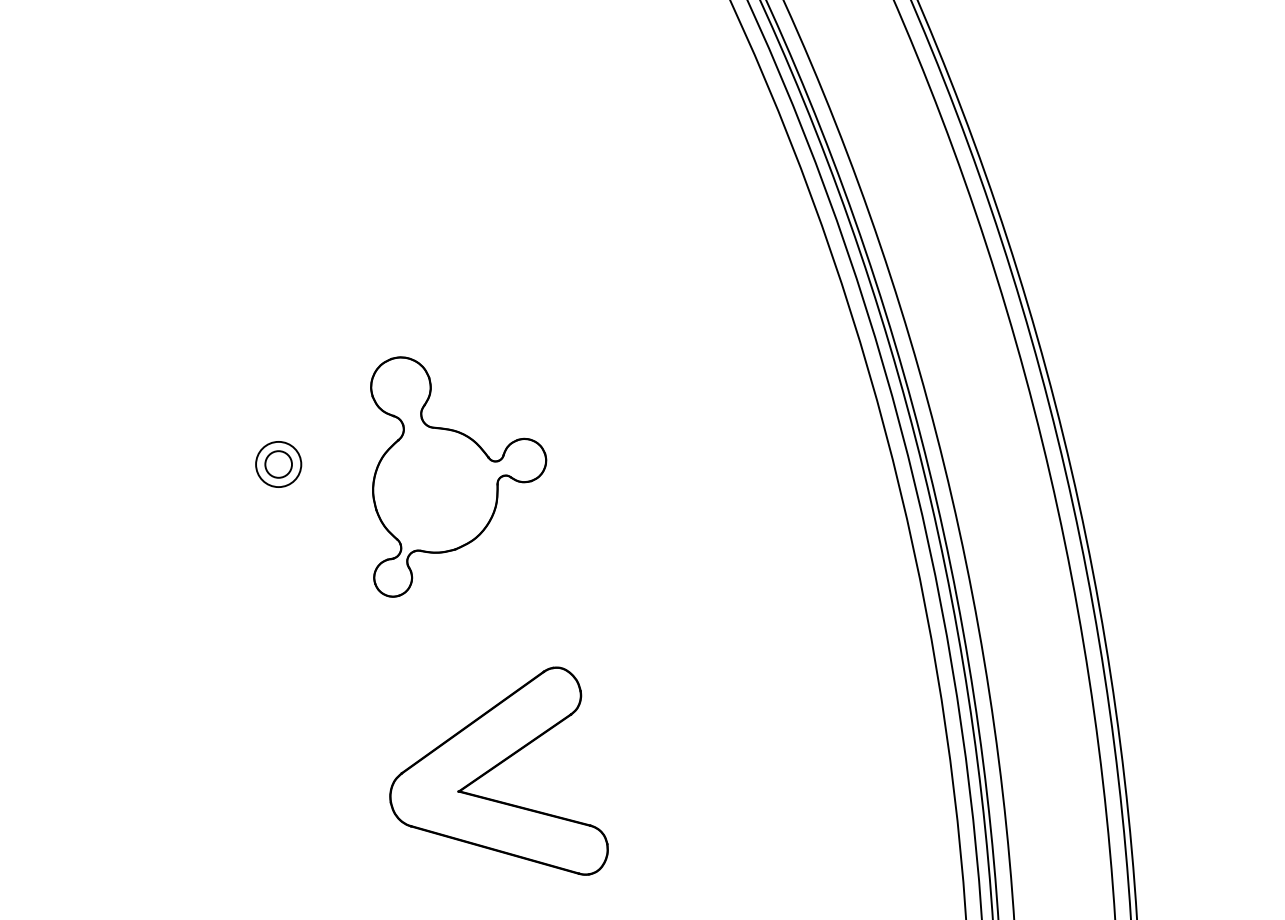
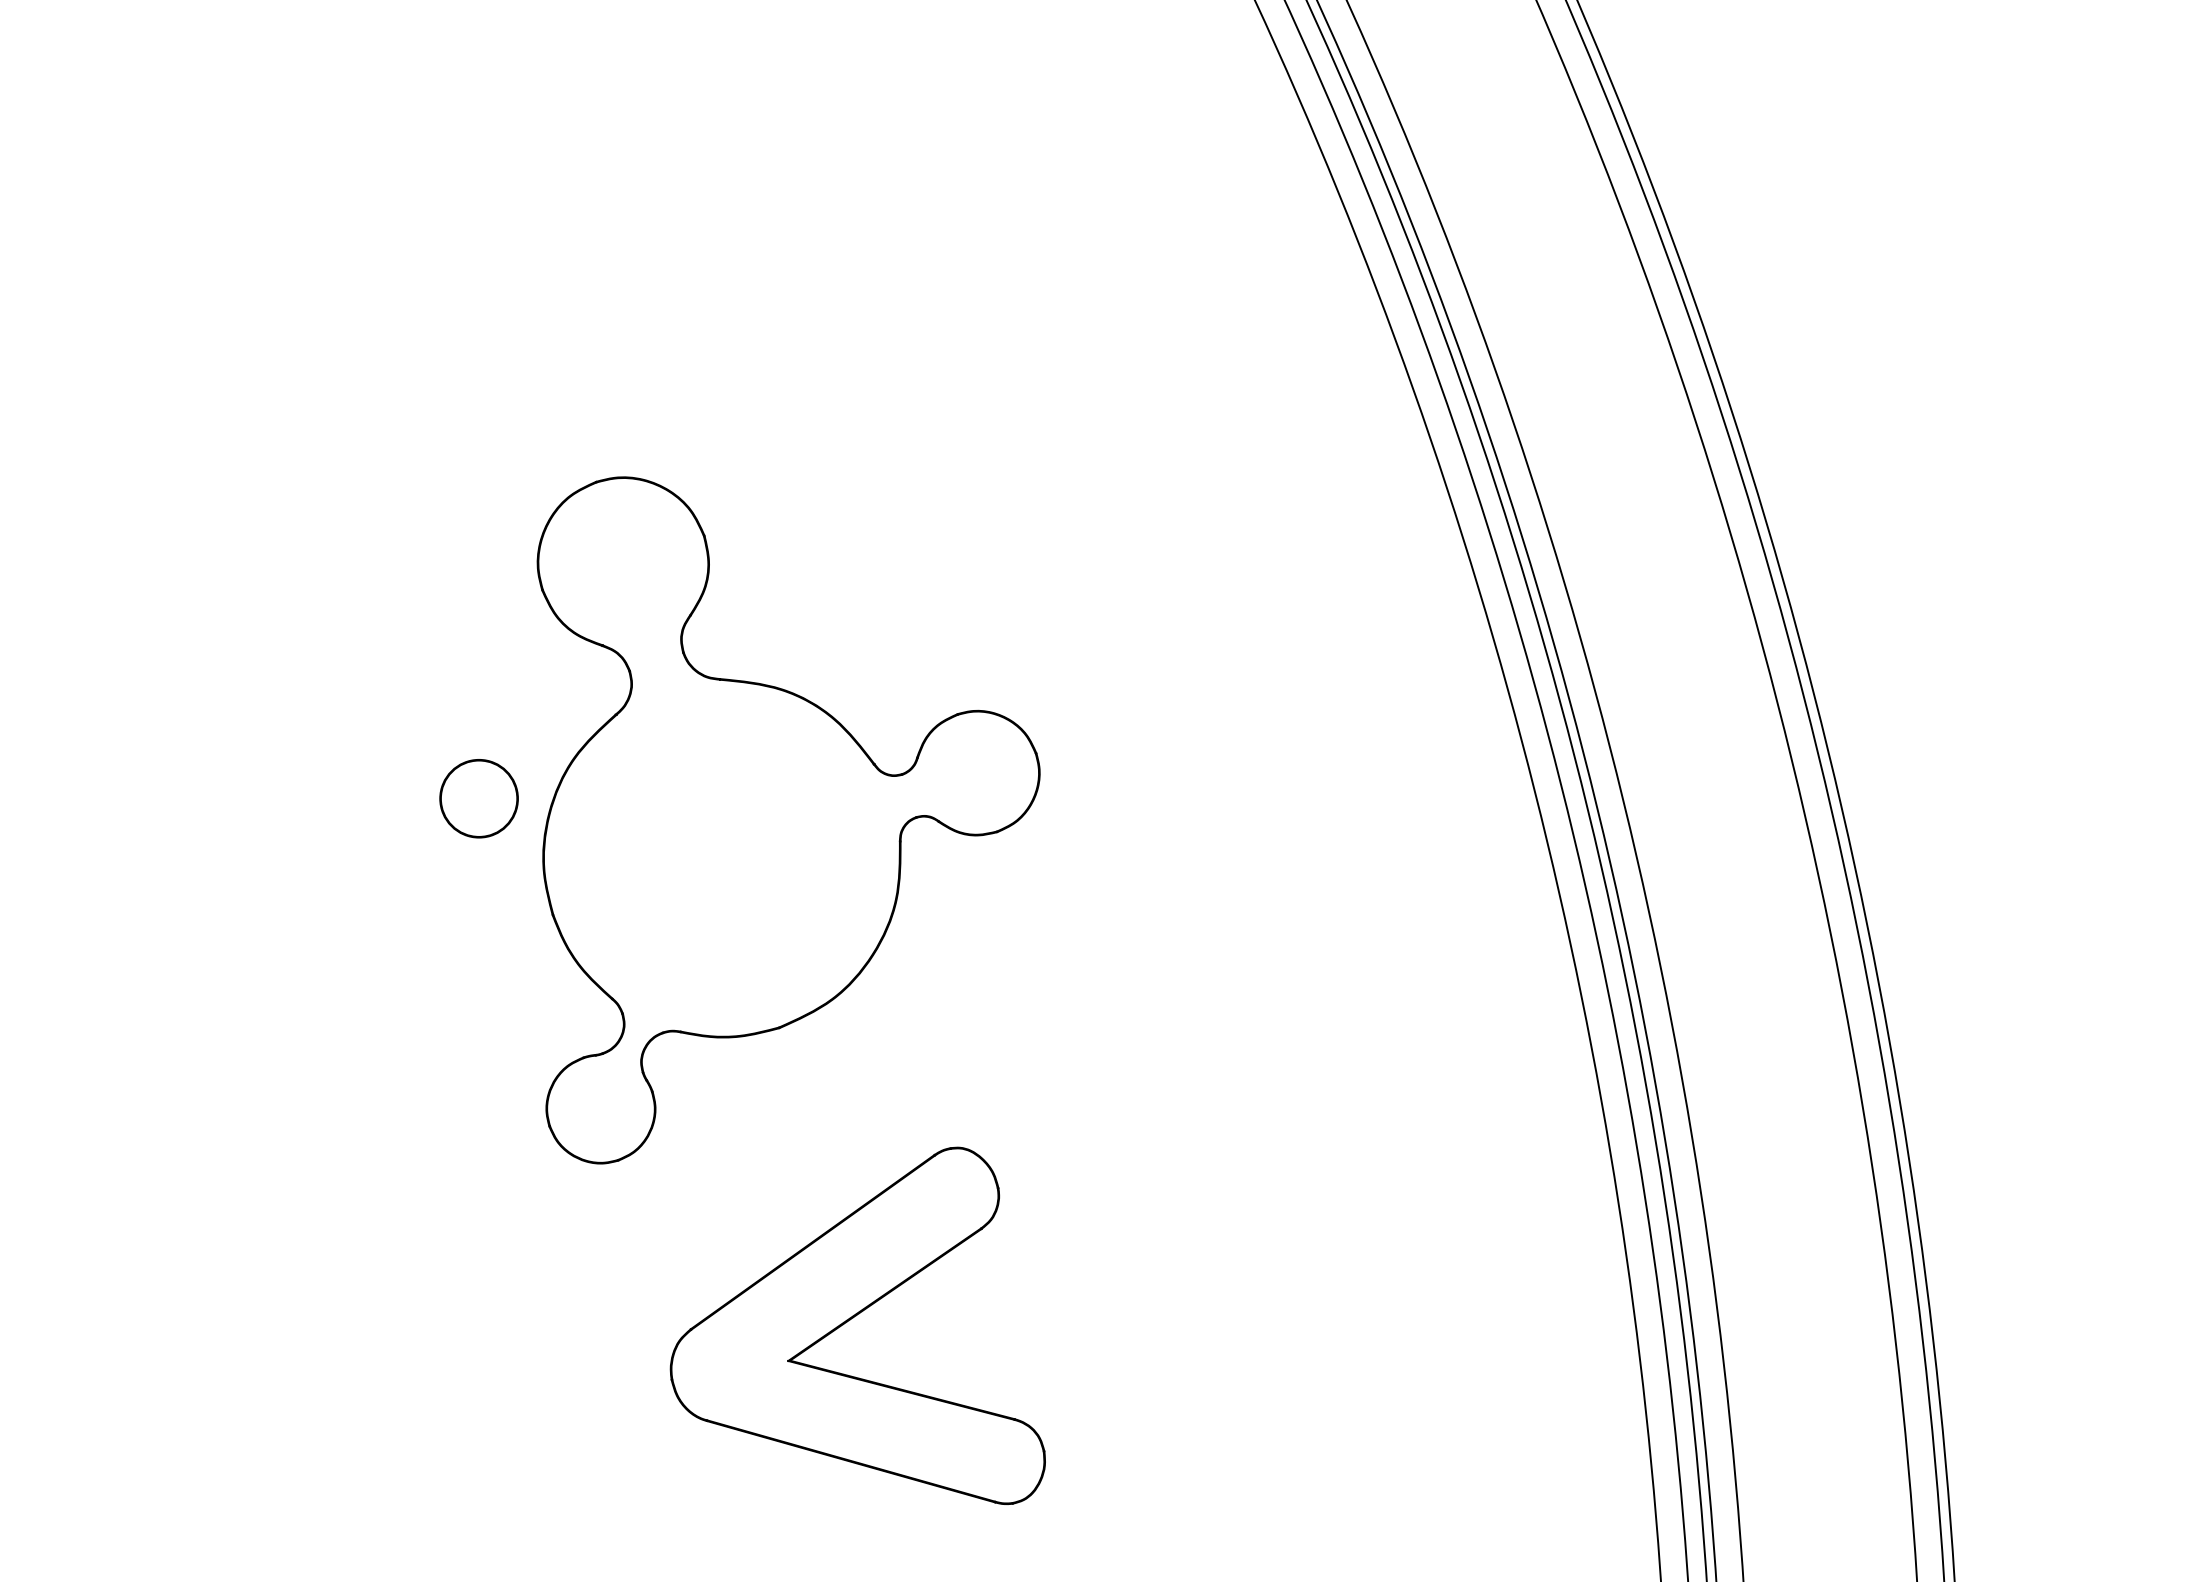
circle: (278, 464) -> (478, 798), size x1.67
part: (458, 476) -> (788, 819), size x1.67

